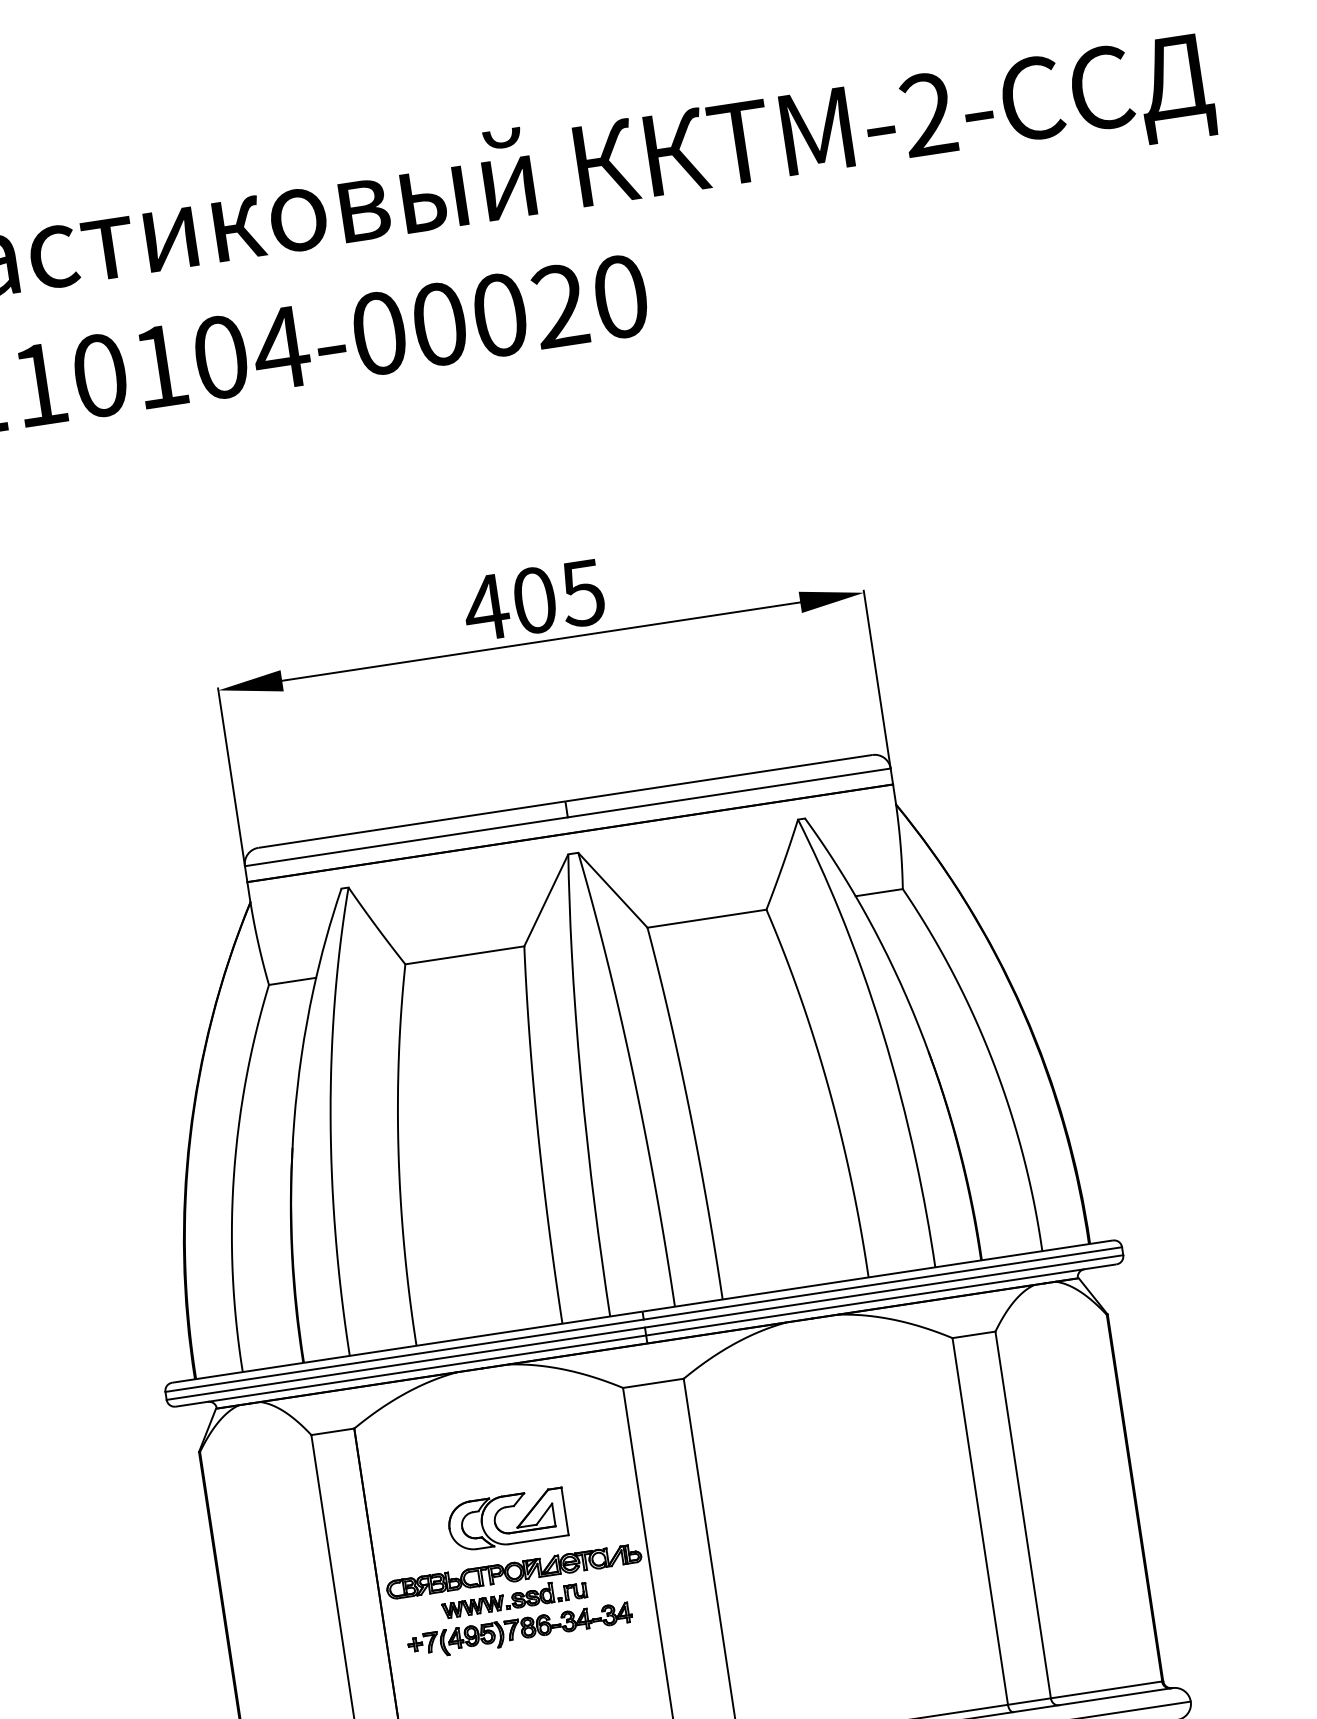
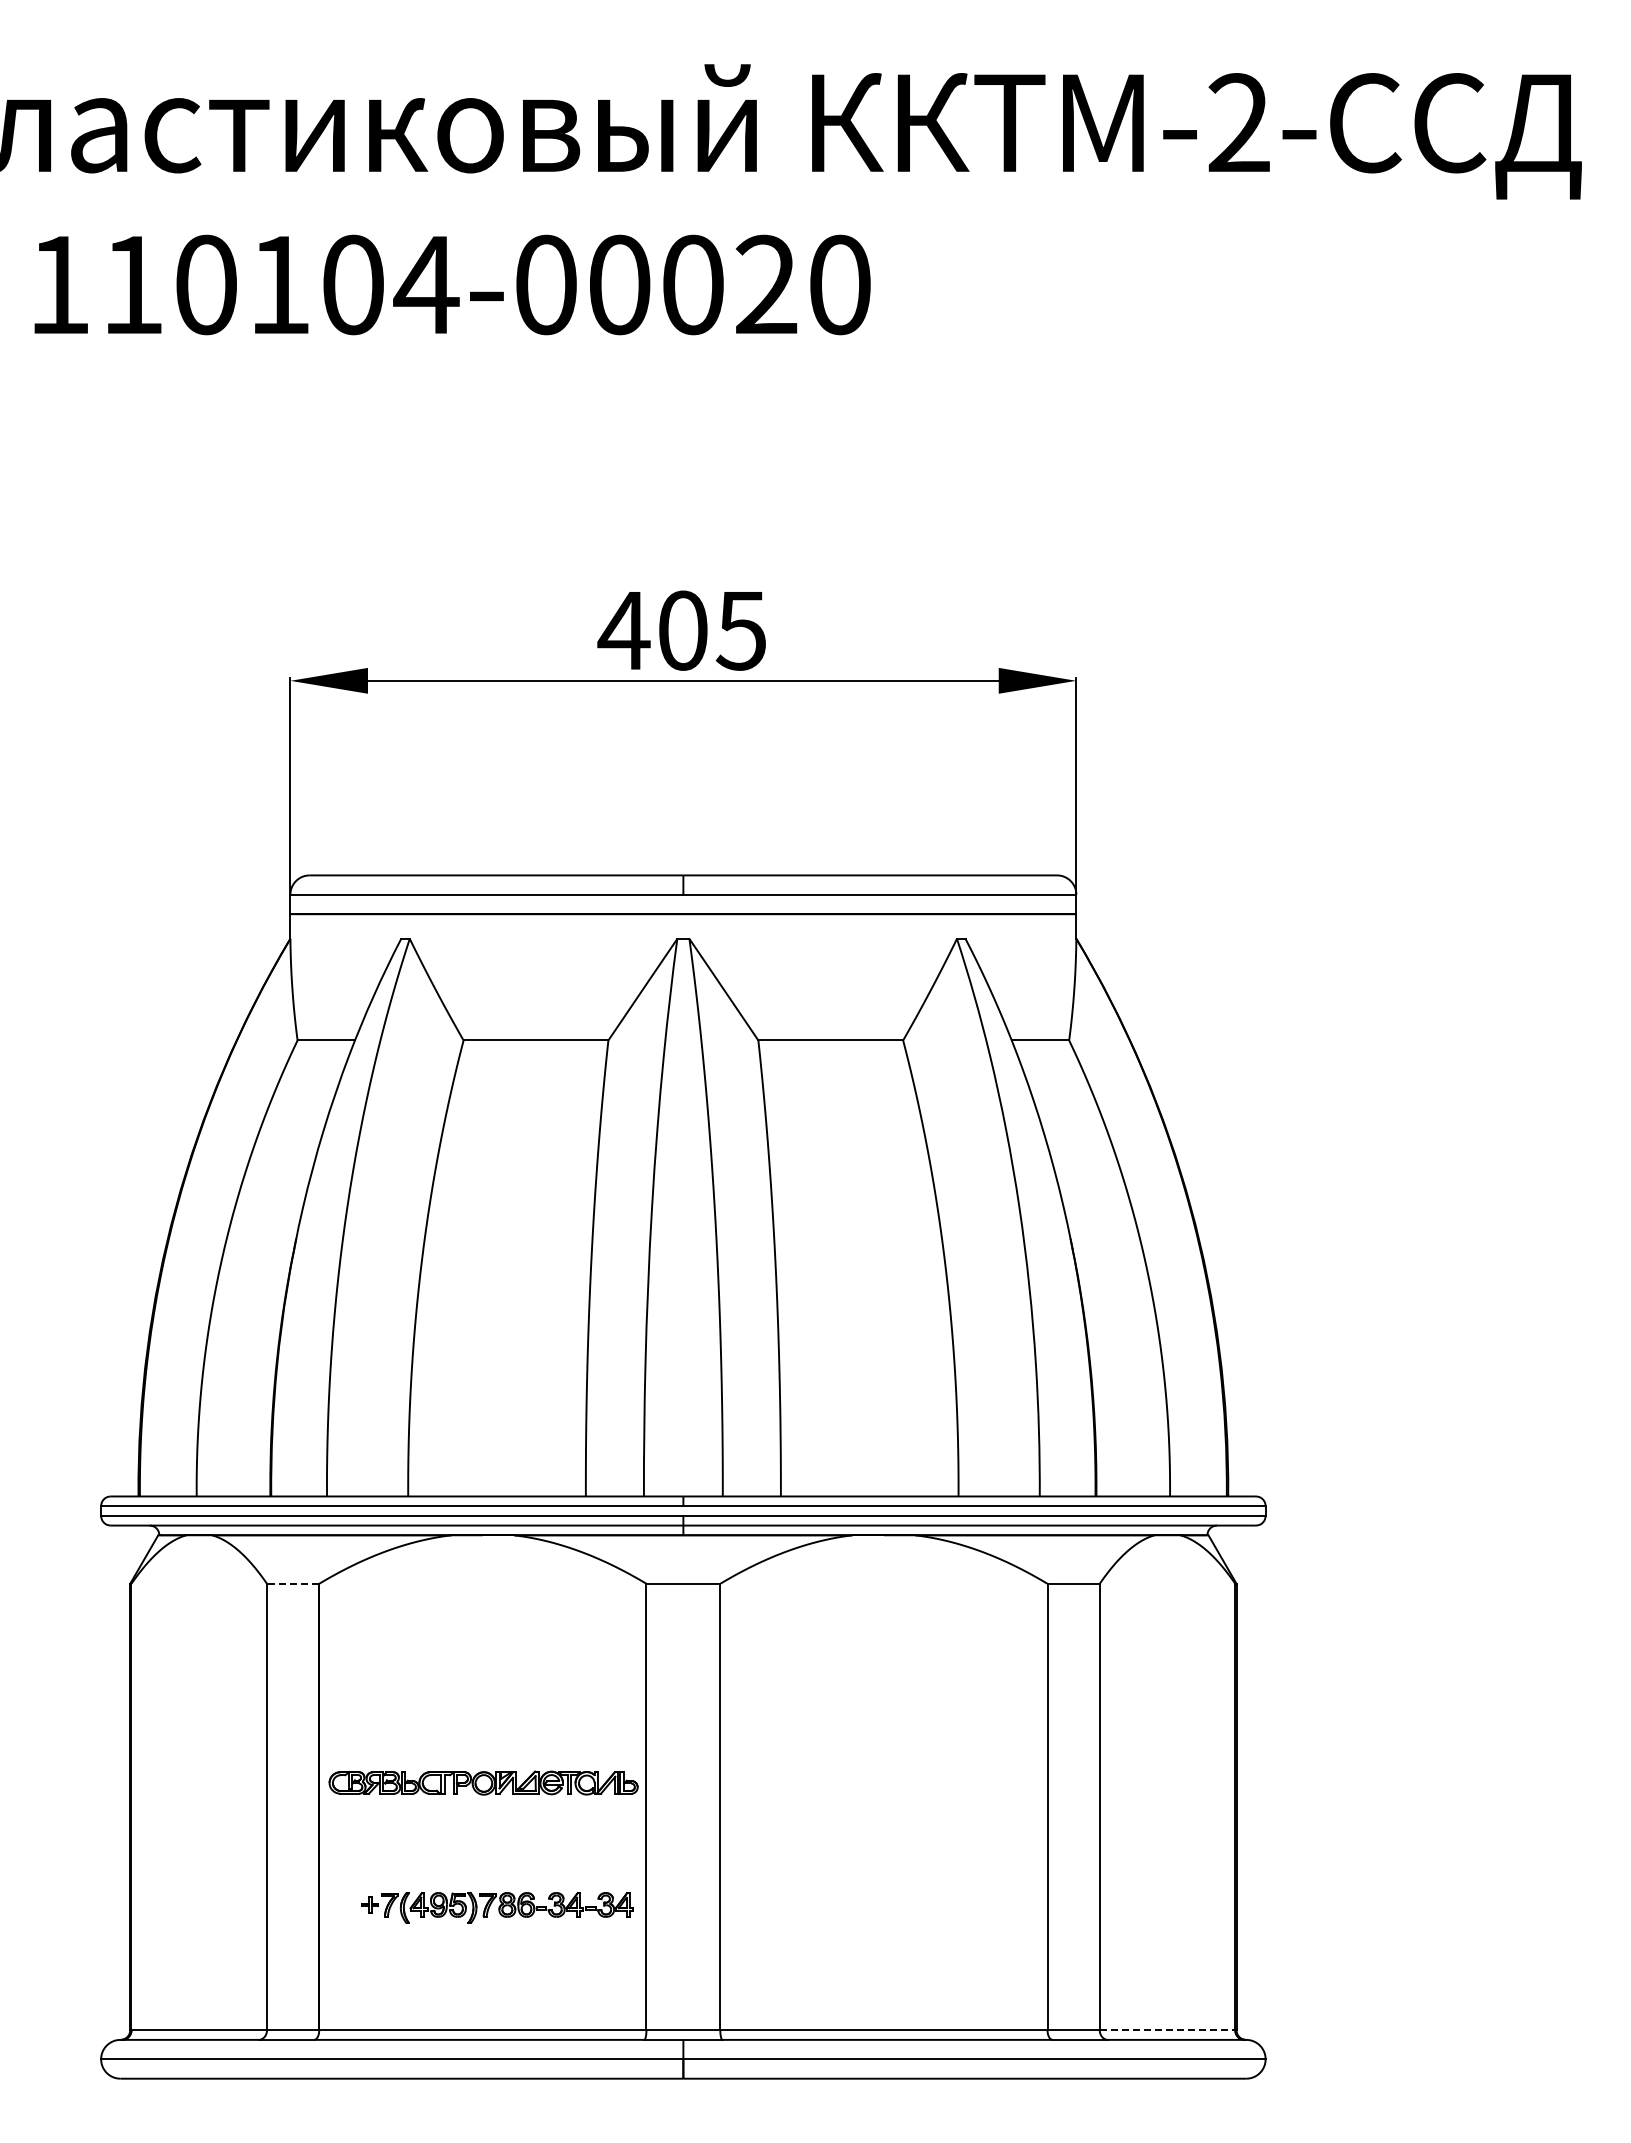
line: (332, 1431) -> (292, 1583), solid -> dashed
part: (496, 1524) -> (471, 1723), removed
part: (513, 1598) -> (478, 1814), removed
part: (520, 1630) -> (497, 1907), moved
line: (1106, 1690) -> (1167, 2030), solid -> dashed

